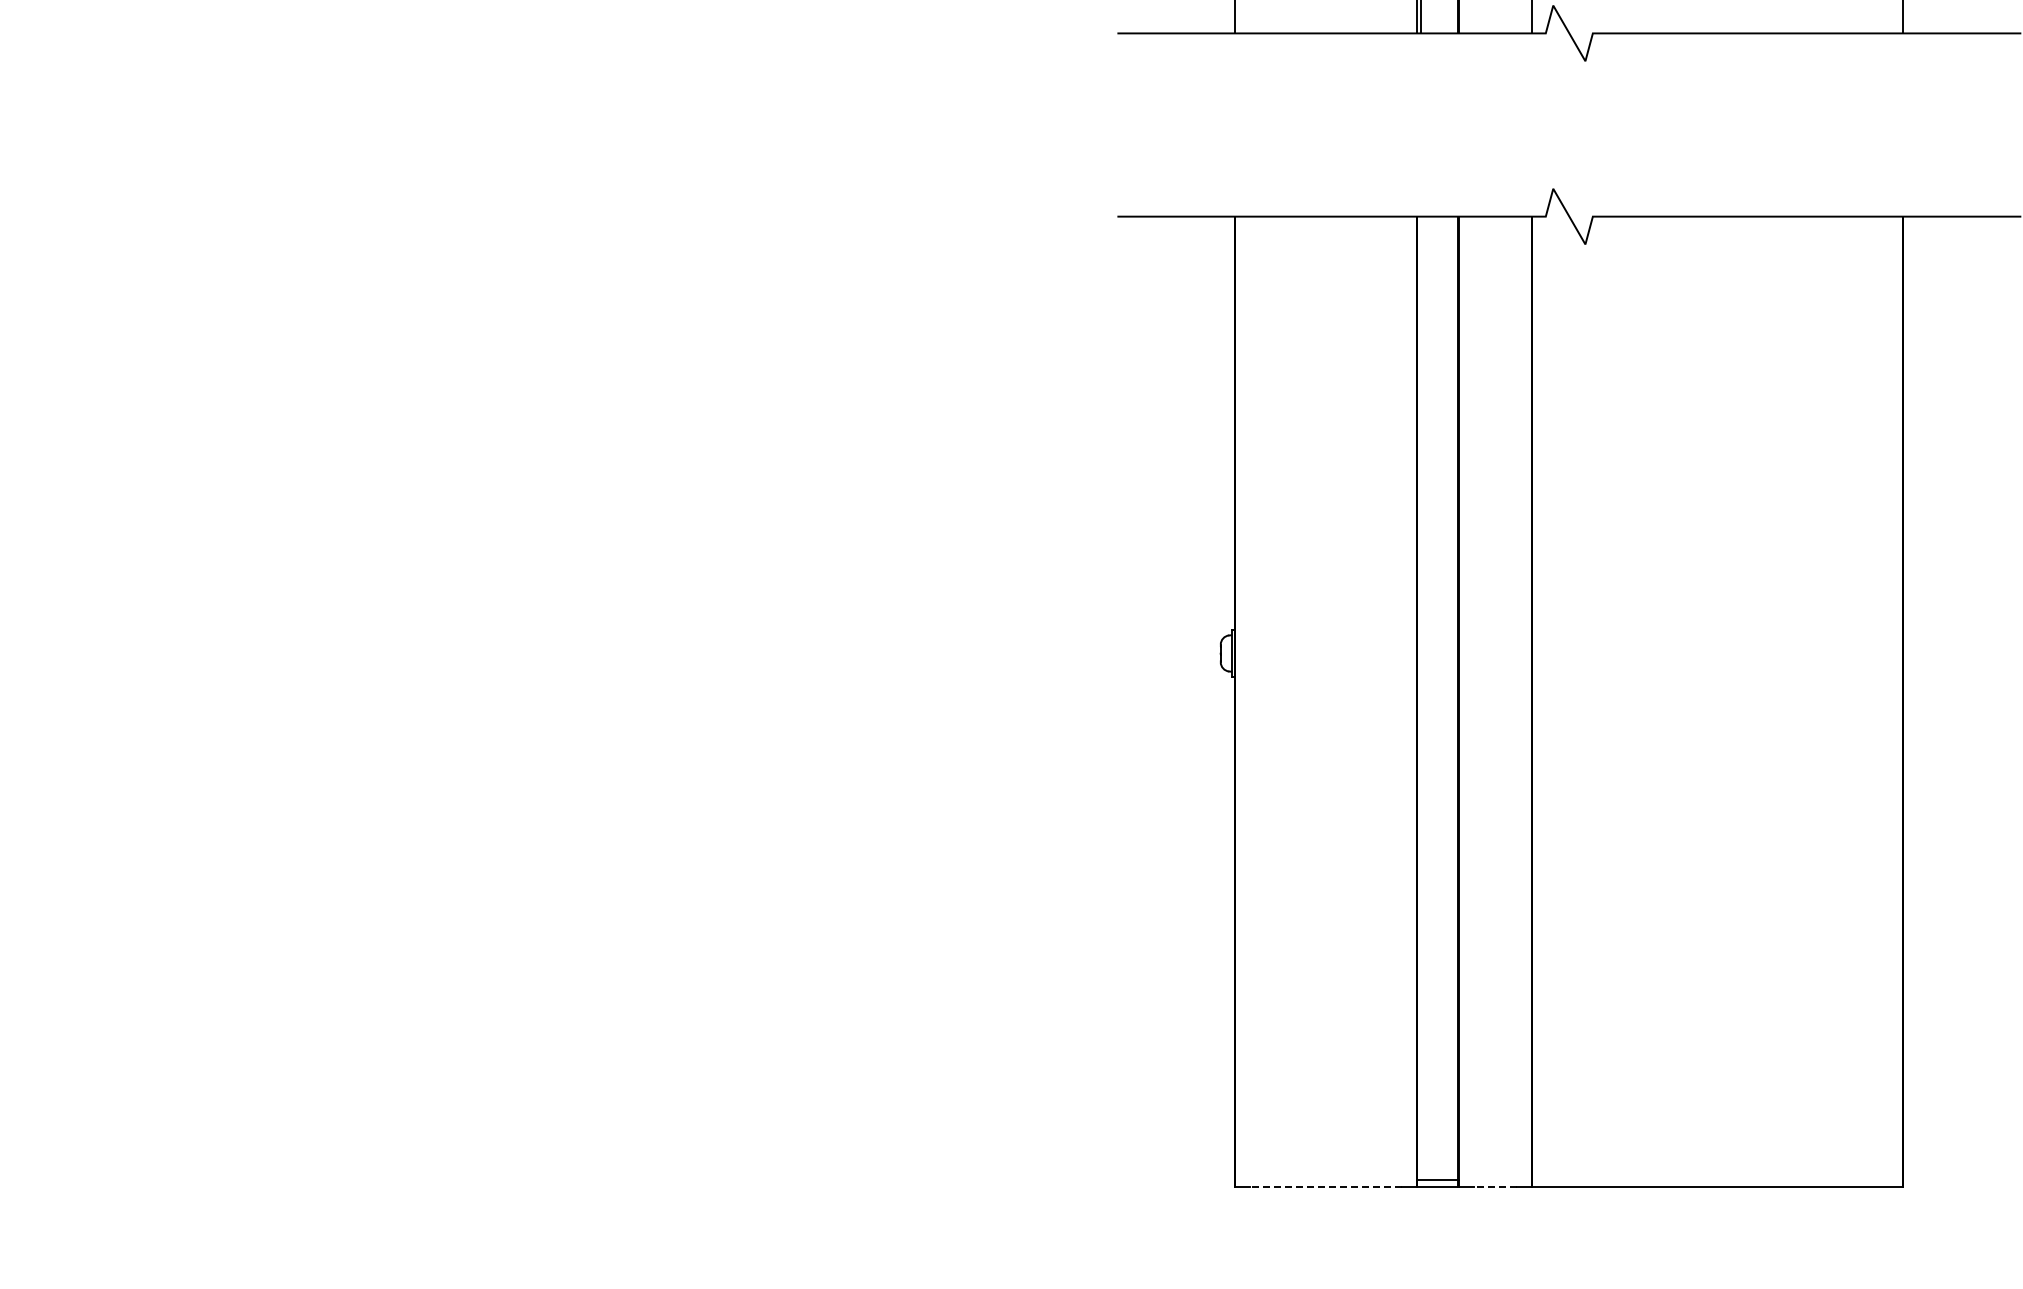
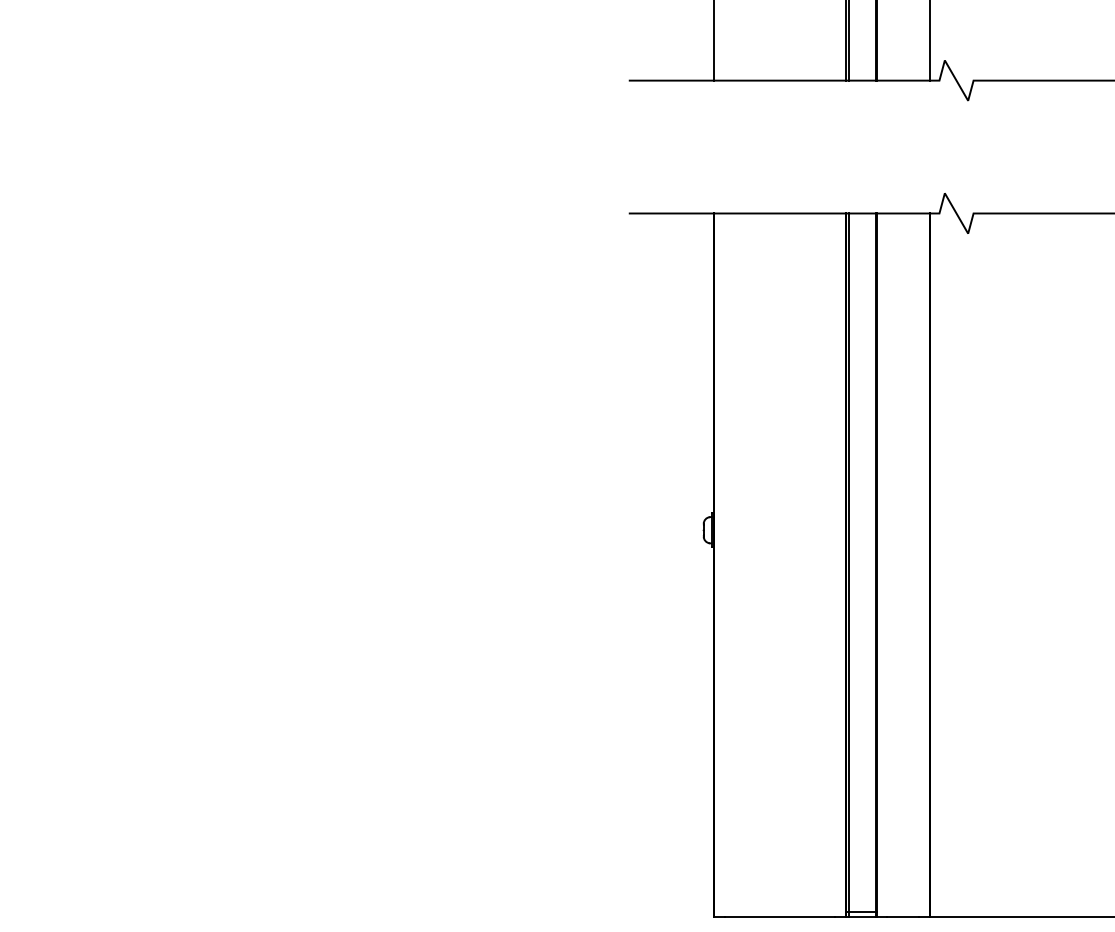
line: (1420, 701) -> (848, 565), added
line: (1325, 1187) -> (779, 917), dashed -> solid
line: (1495, 1187) -> (902, 917), dashed -> solid

